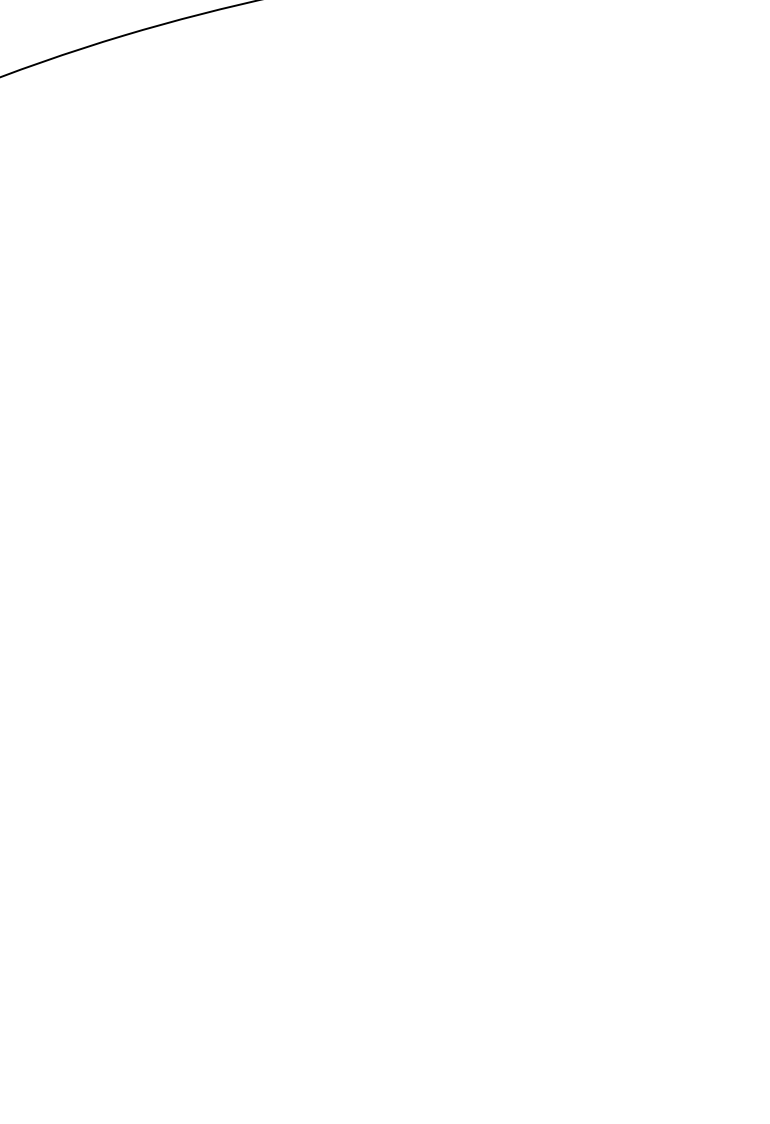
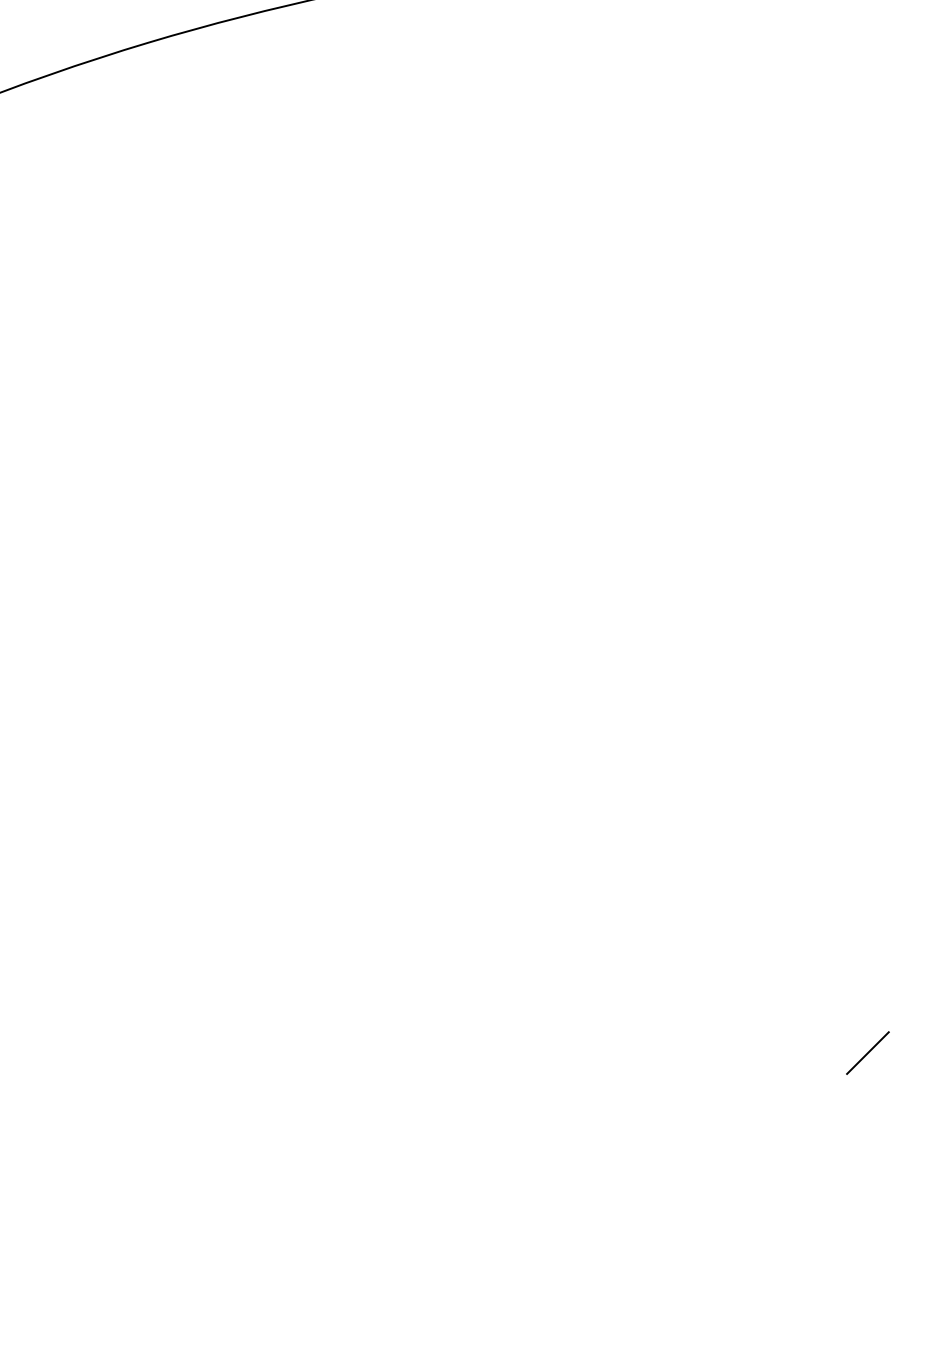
line: (721, 875) -> (867, 1053), added

